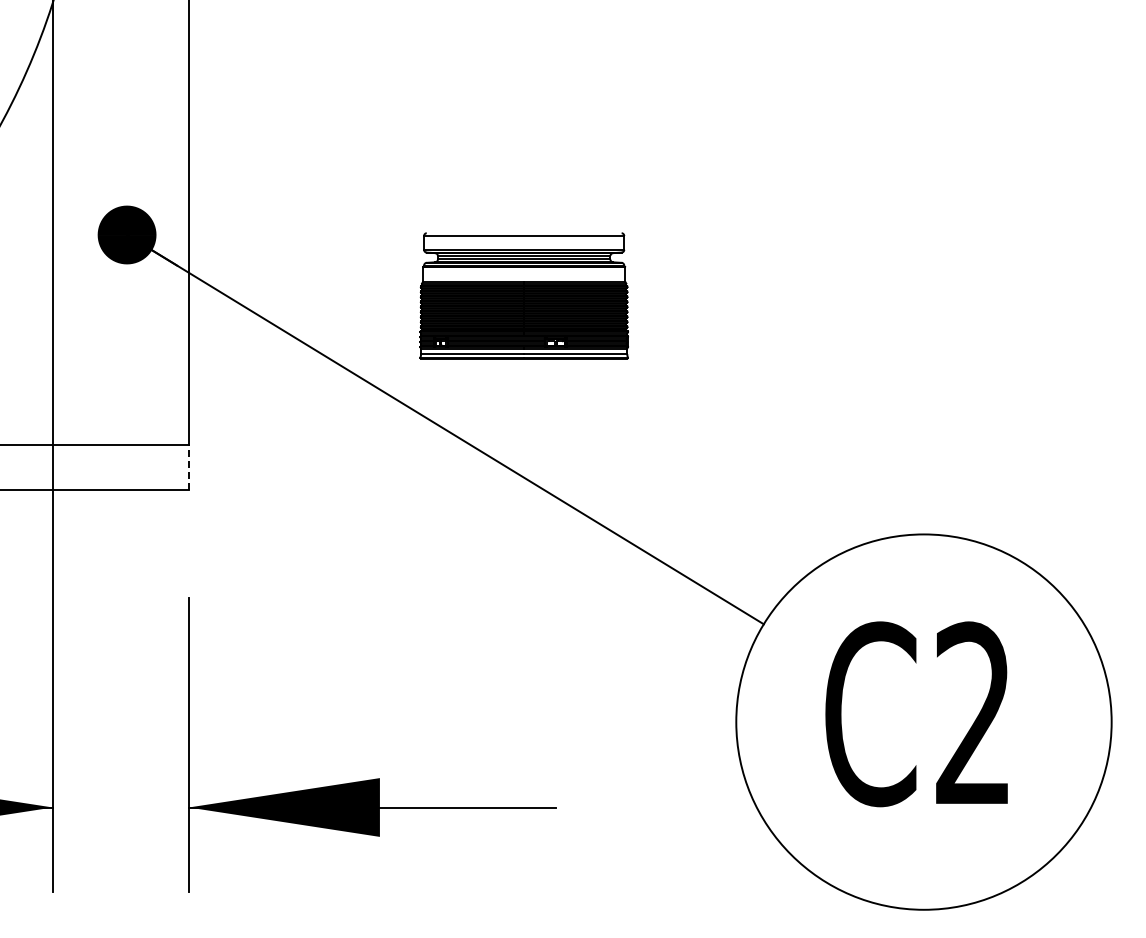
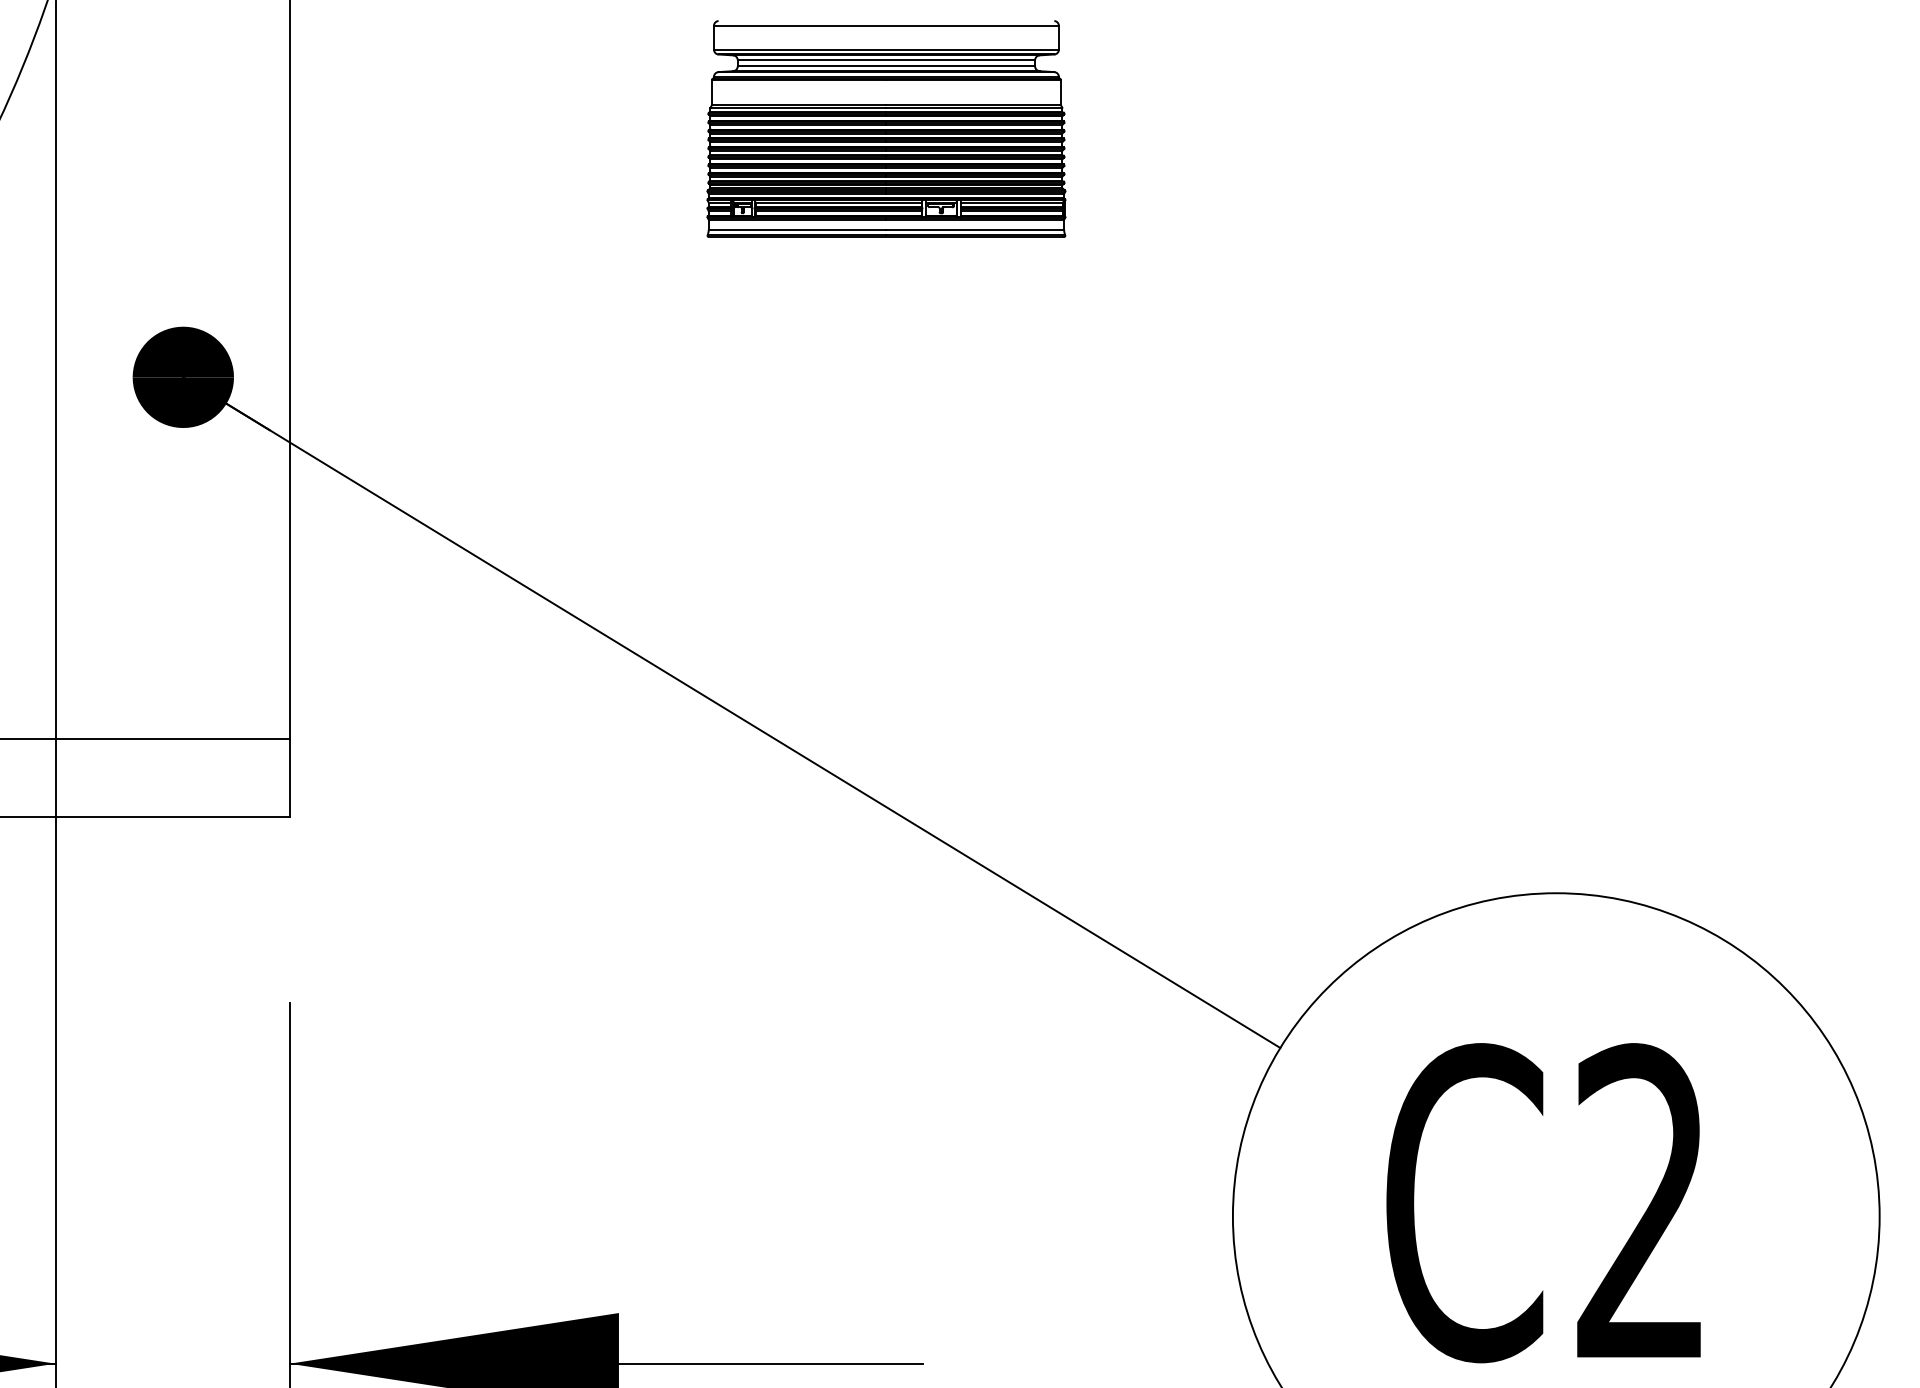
part: (523, 295) -> (885, 128), moved
line: (188, 467) -> (289, 777), dashed -> solid

